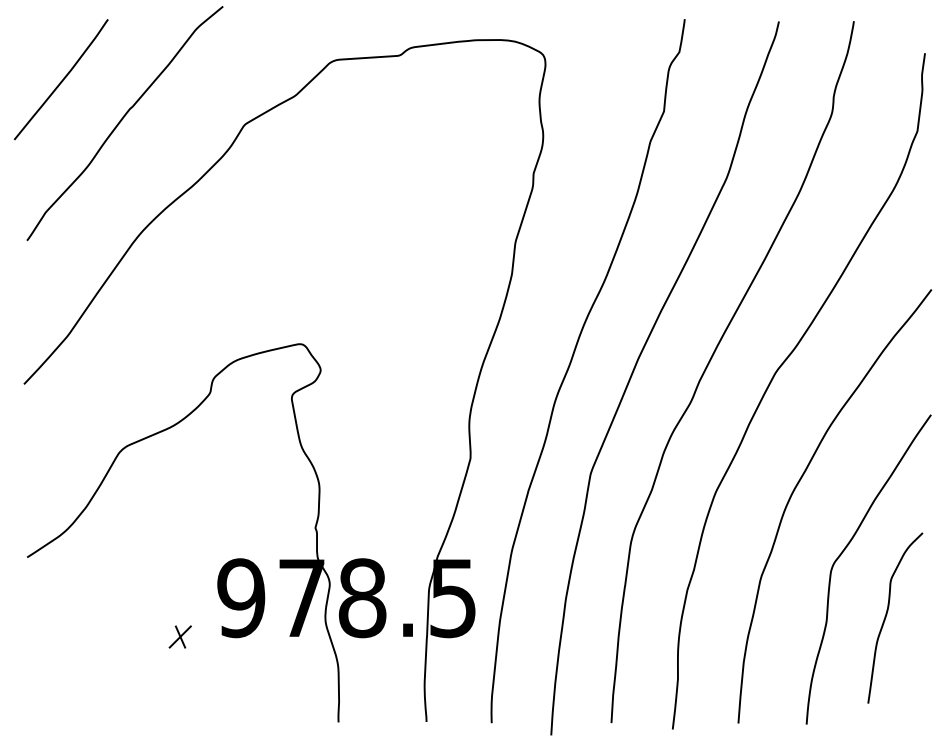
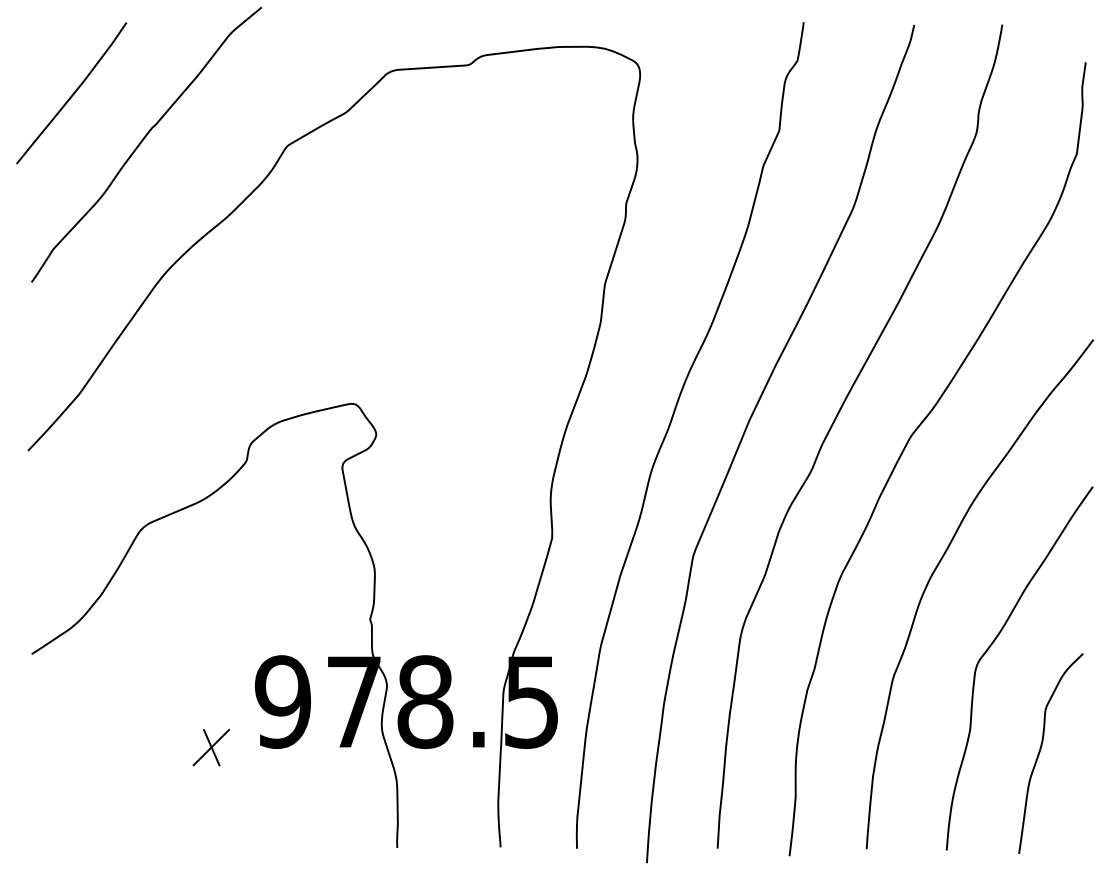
curve: (887, 614) -> (1041, 749), moved
part: (180, 636) -> (211, 747), size x1.43

